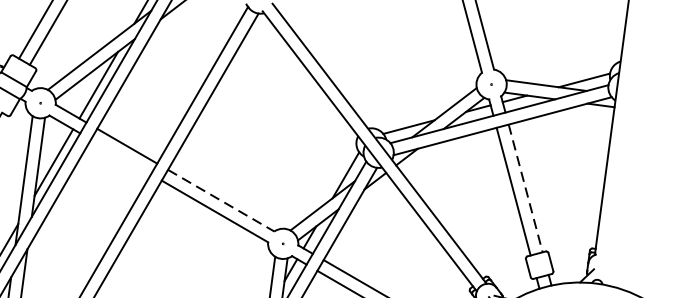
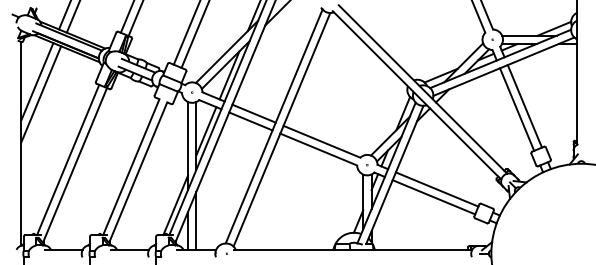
line: (120, 156) -> (250, 121), added
line: (525, 188) -> (524, 106), dashed -> solid
line: (220, 200) -> (321, 141), dashed -> solid

